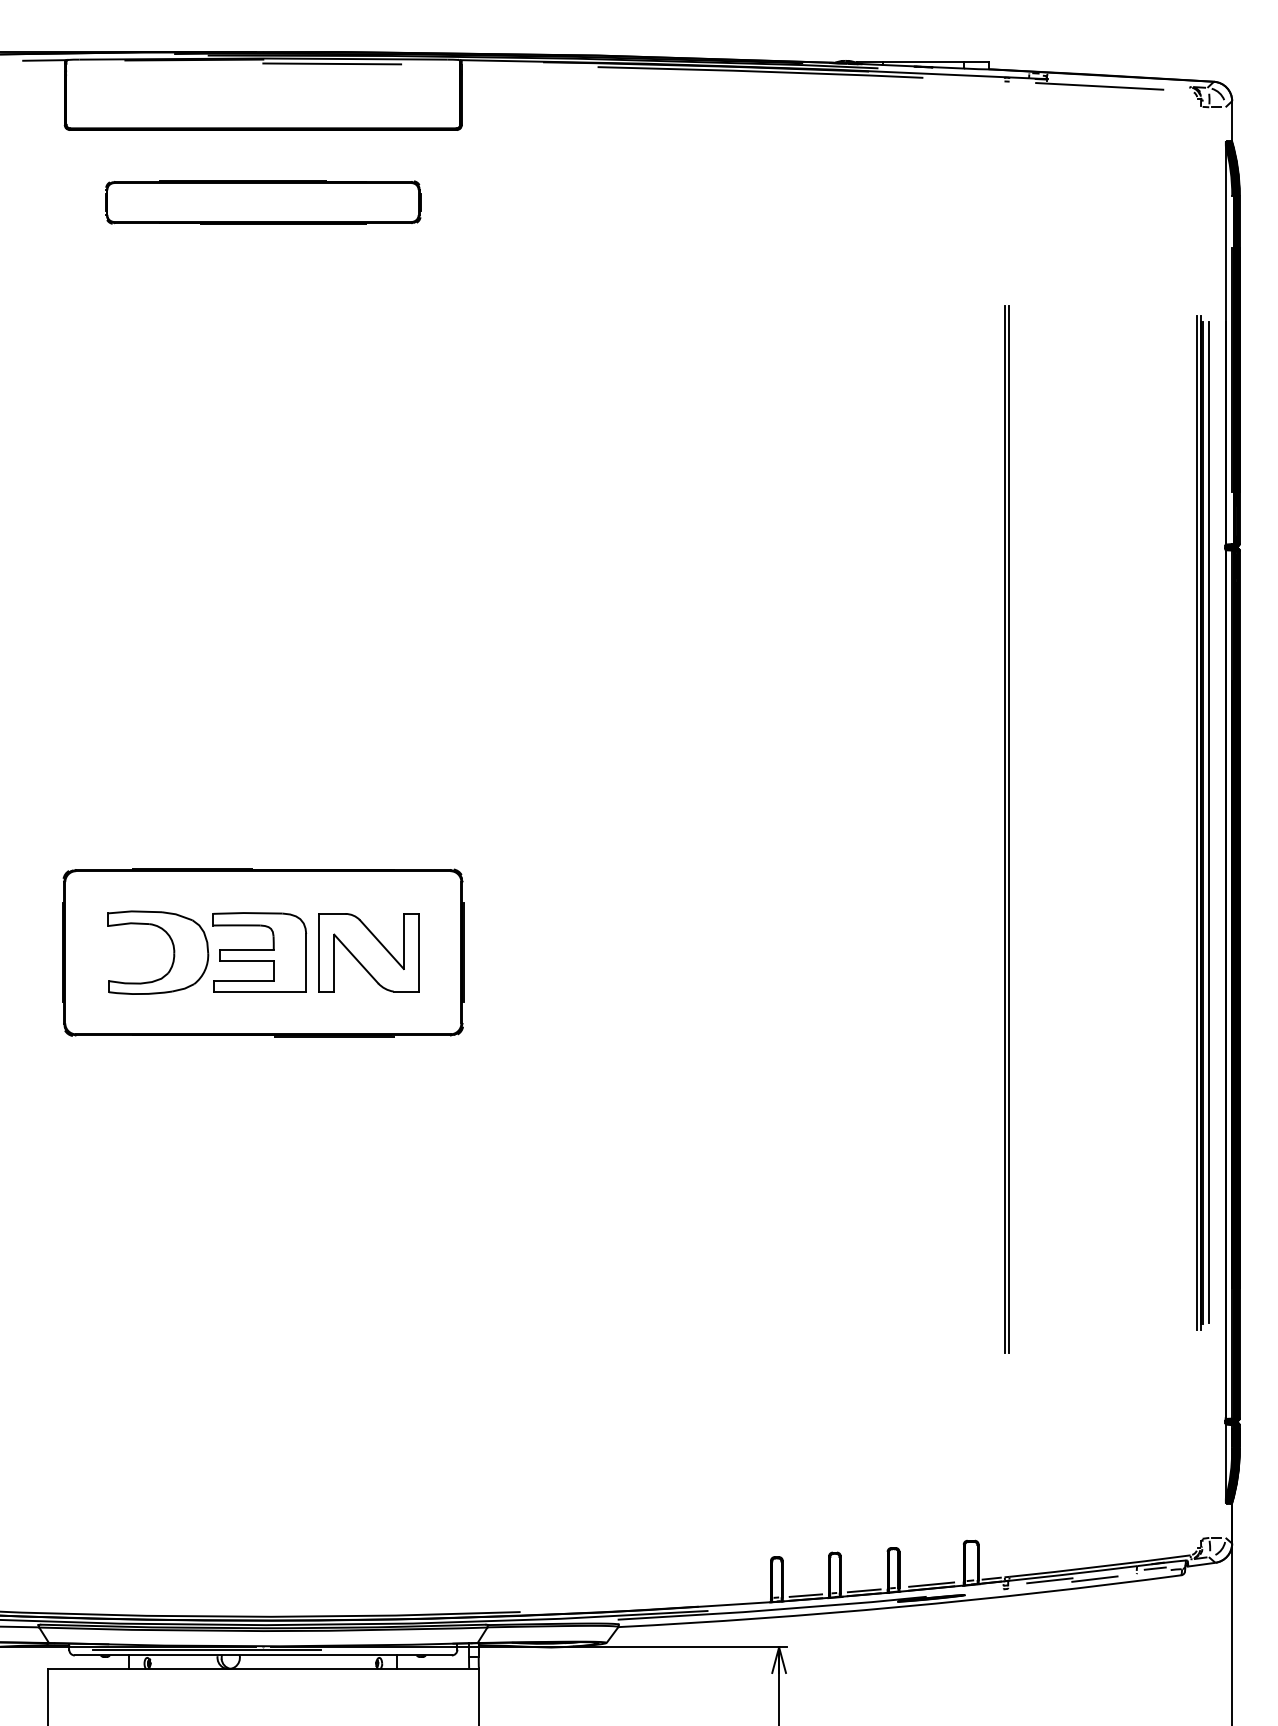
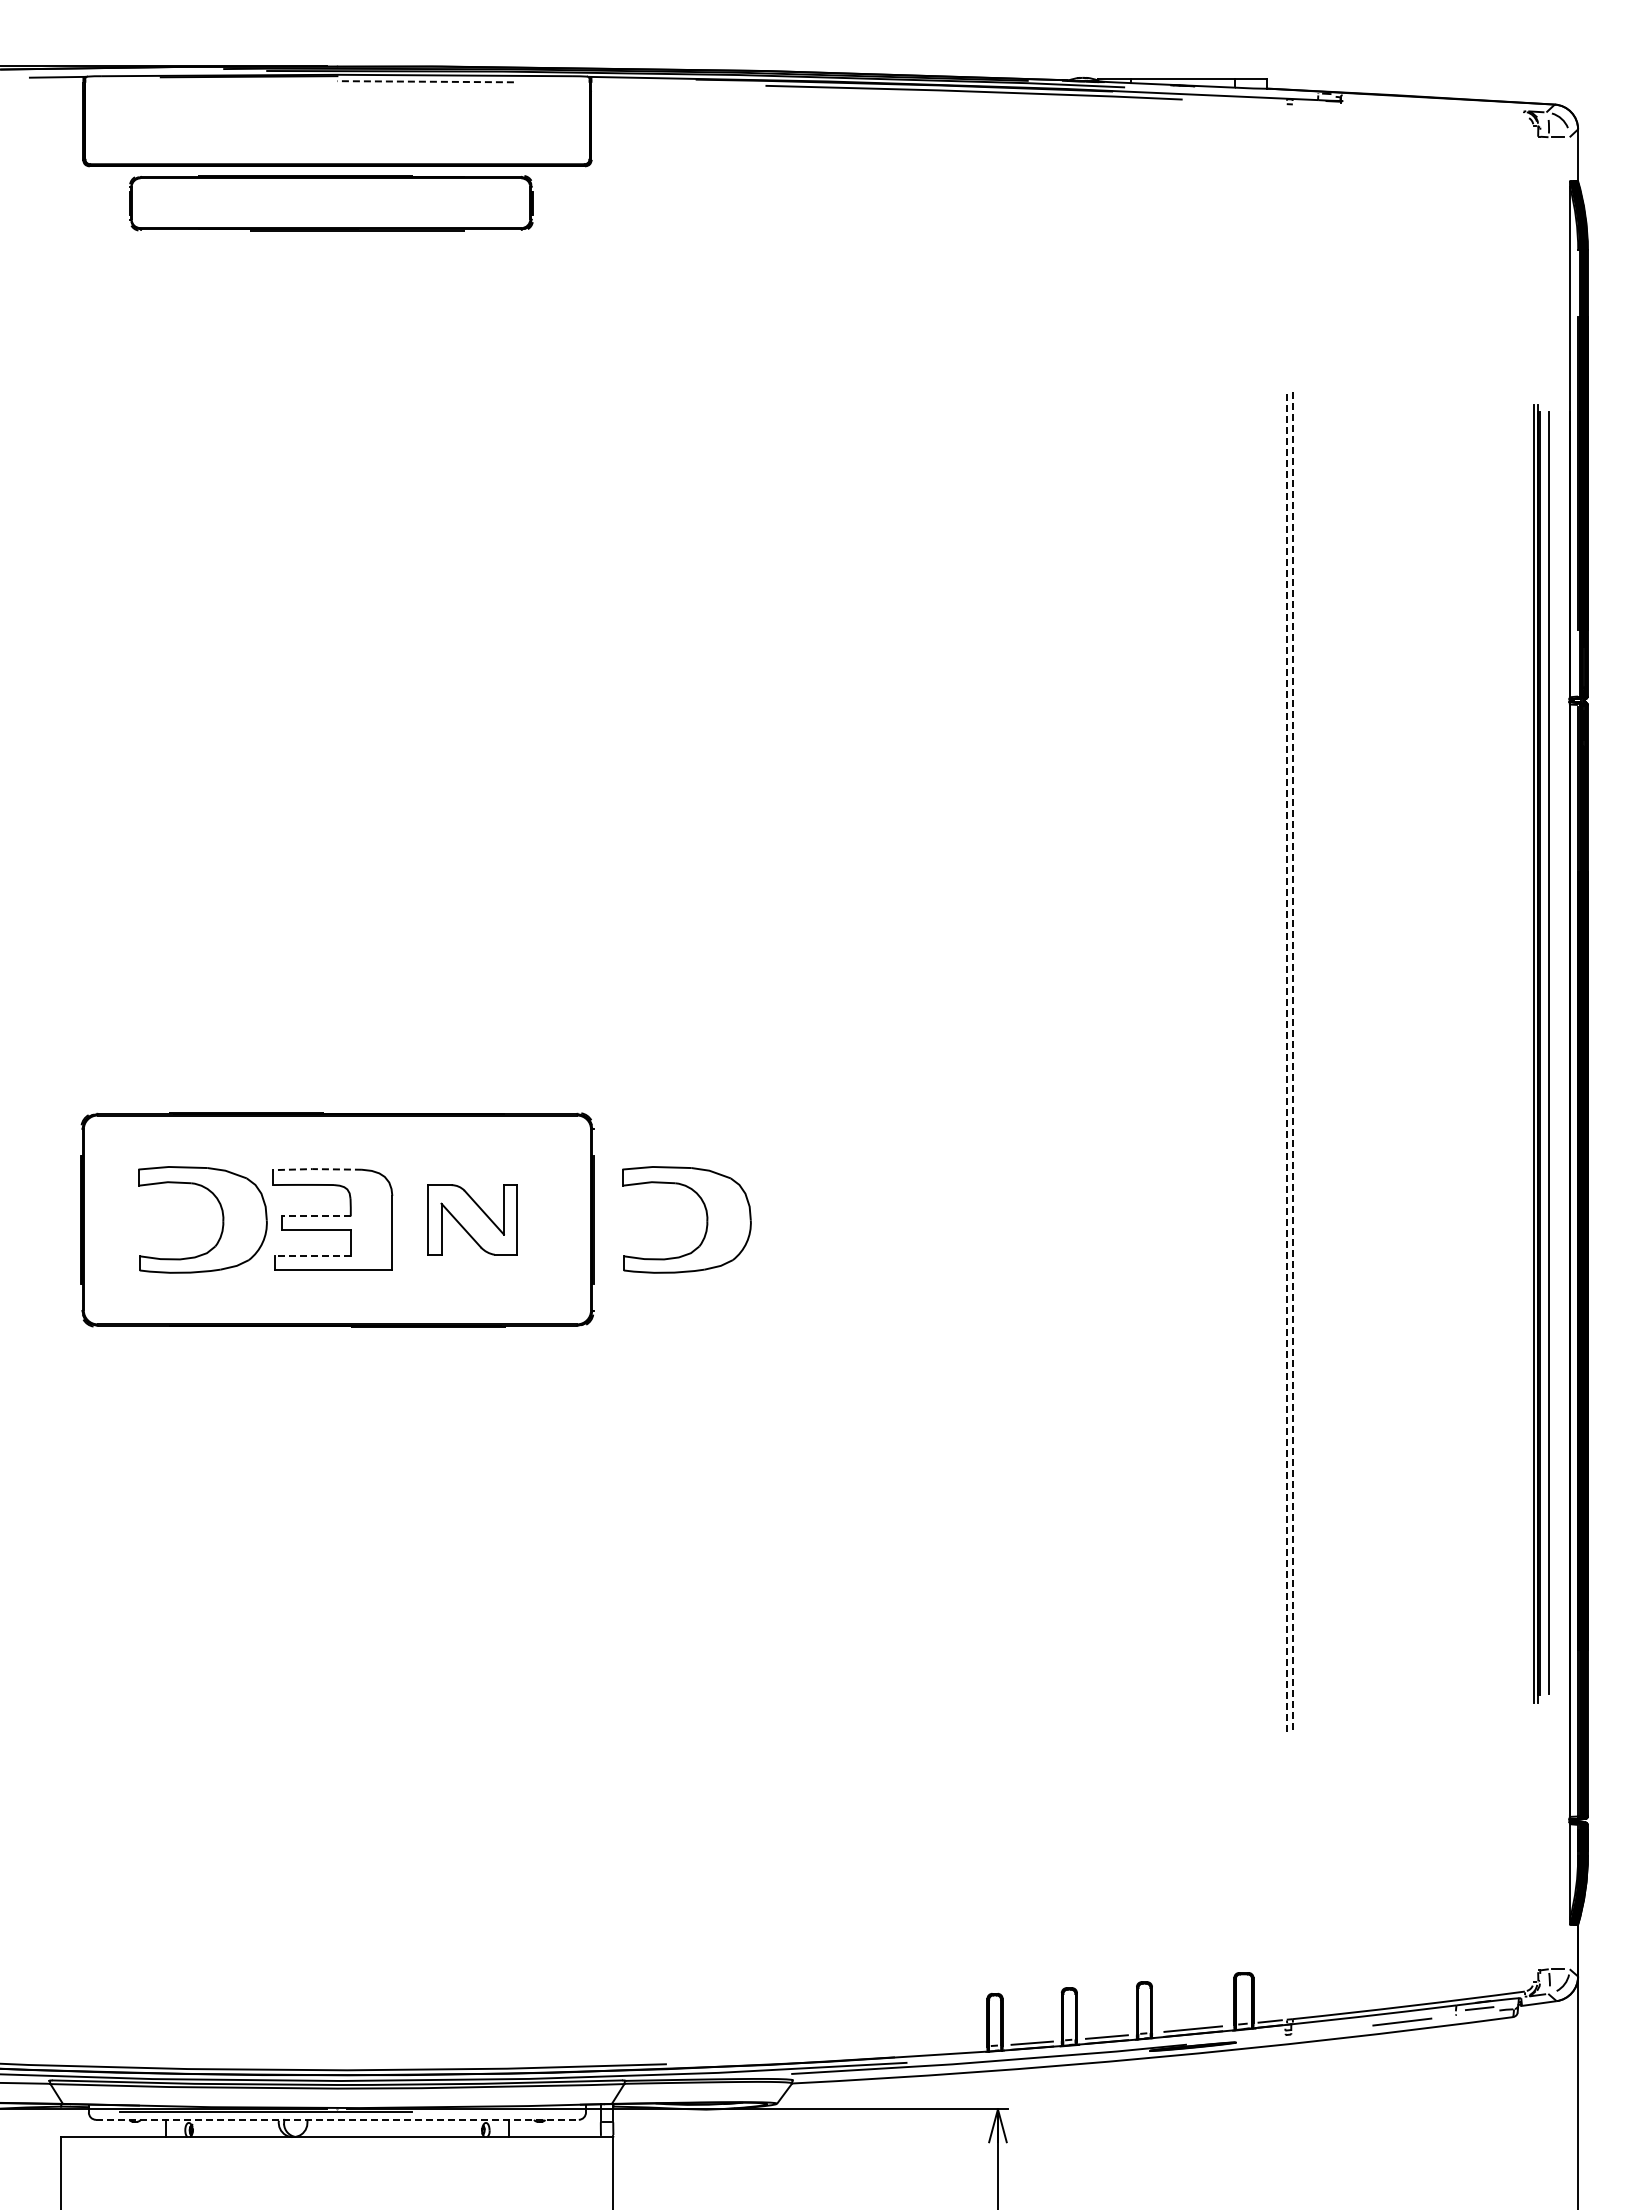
line: (332, 63) -> (425, 81), solid -> dashed
line: (1099, 86) -> (1408, 110), removed
part: (263, 202) -> (331, 203), moved
line: (1004, 829) -> (1286, 1061), solid -> dashed
line: (1009, 829) -> (1292, 1062), solid -> dashed
line: (247, 913) -> (317, 1169), solid -> dashed
line: (246, 950) -> (316, 1216), solid -> dashed
part: (368, 952) -> (472, 1219), size x0.7
part: (551, 952) -> (706, 1219), added
line: (243, 980) -> (312, 1255), solid -> dashed
line: (1049, 1581) -> (1344, 2024), removed
line: (263, 1655) -> (337, 2119), solid -> dashed

